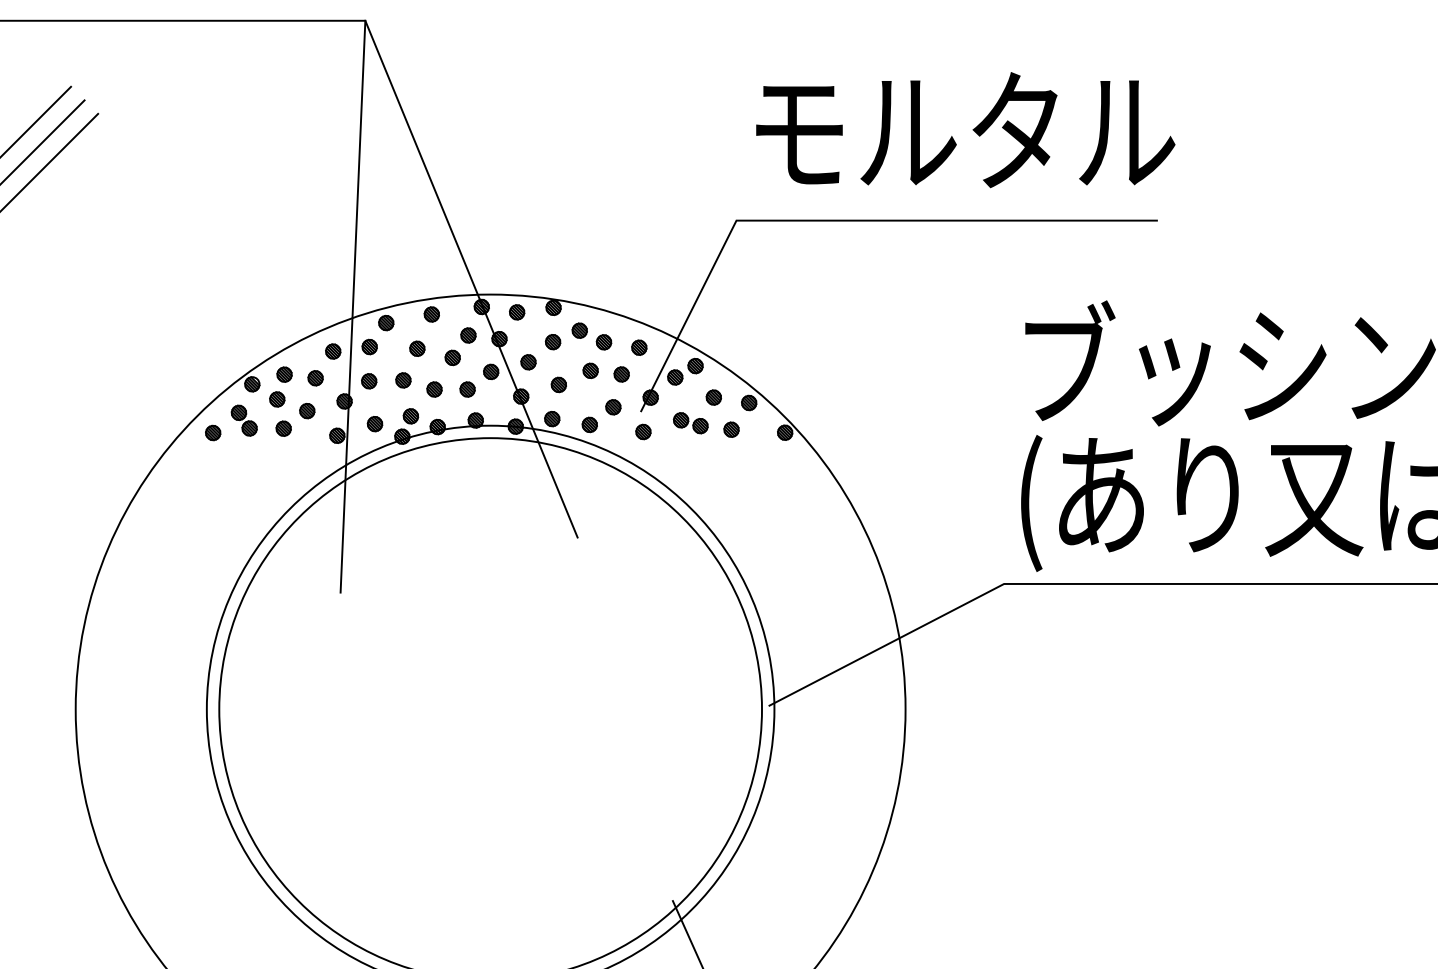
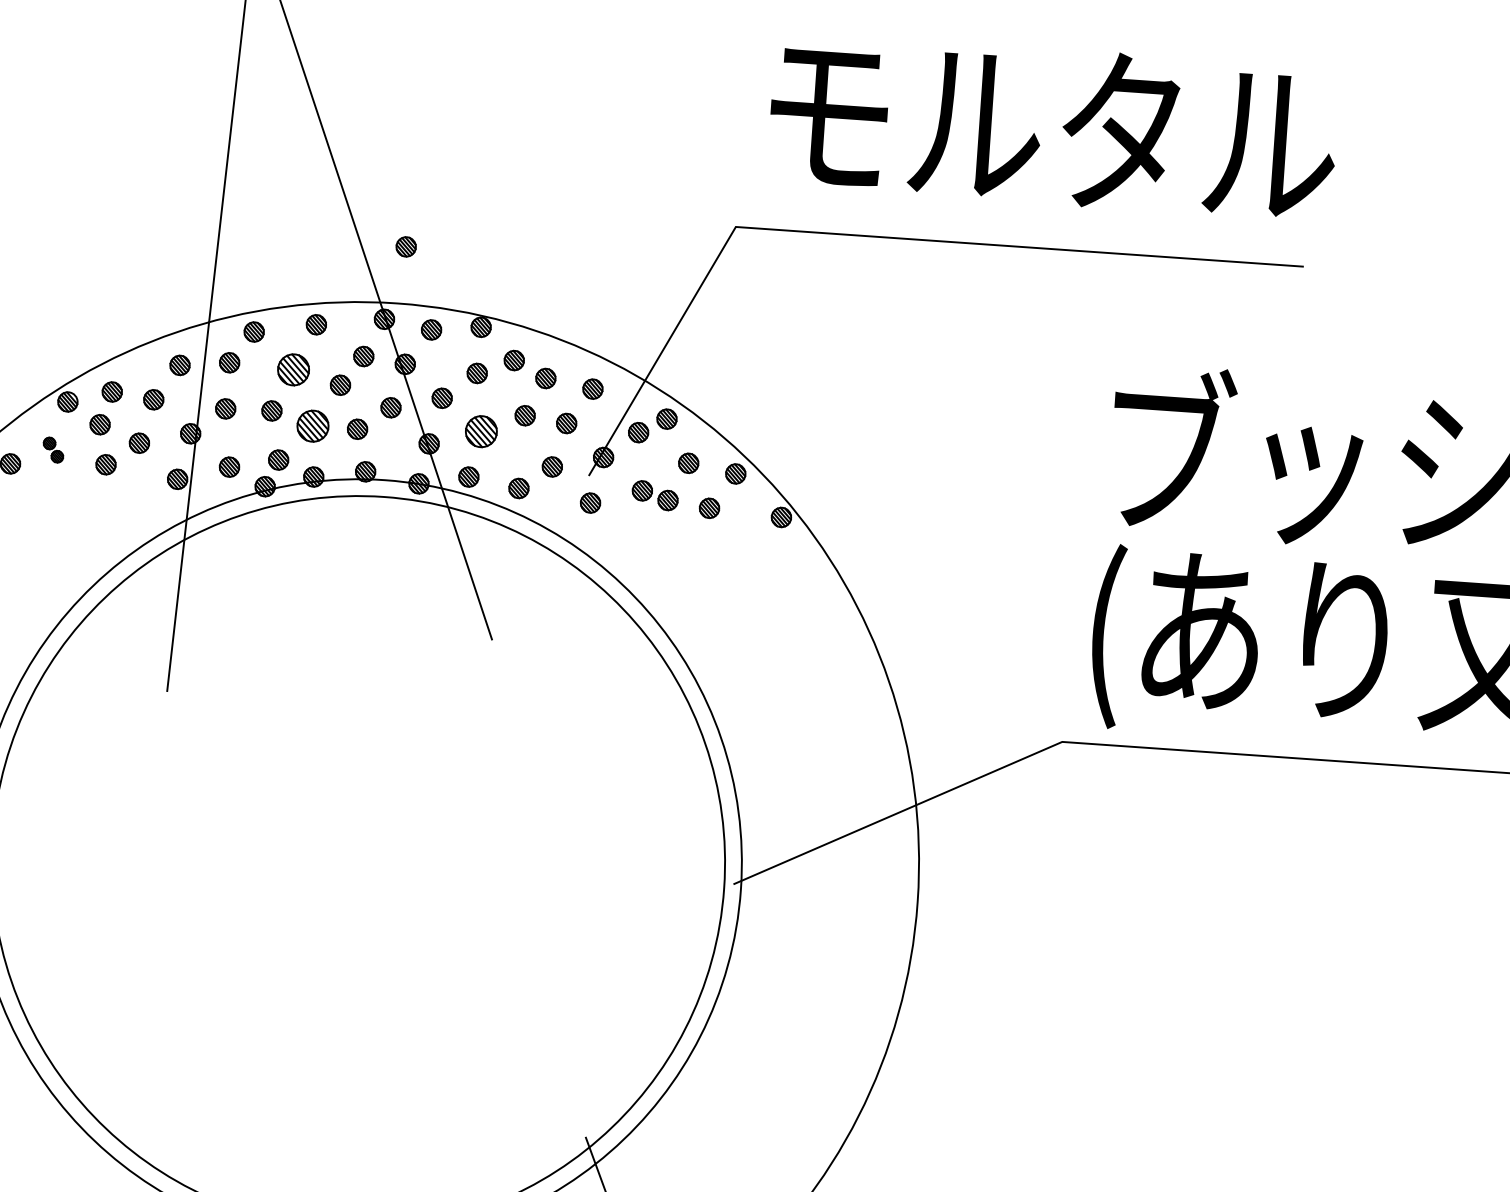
part: (493, 252) -> (405, 247), added
part: (417, 348) -> (293, 369), size x1.6
part: (558, 384) -> (480, 431), size x1.6
part: (434, 389) -> (312, 426), size x1.6
part: (243, 420) -> (52, 449), size x0.6

